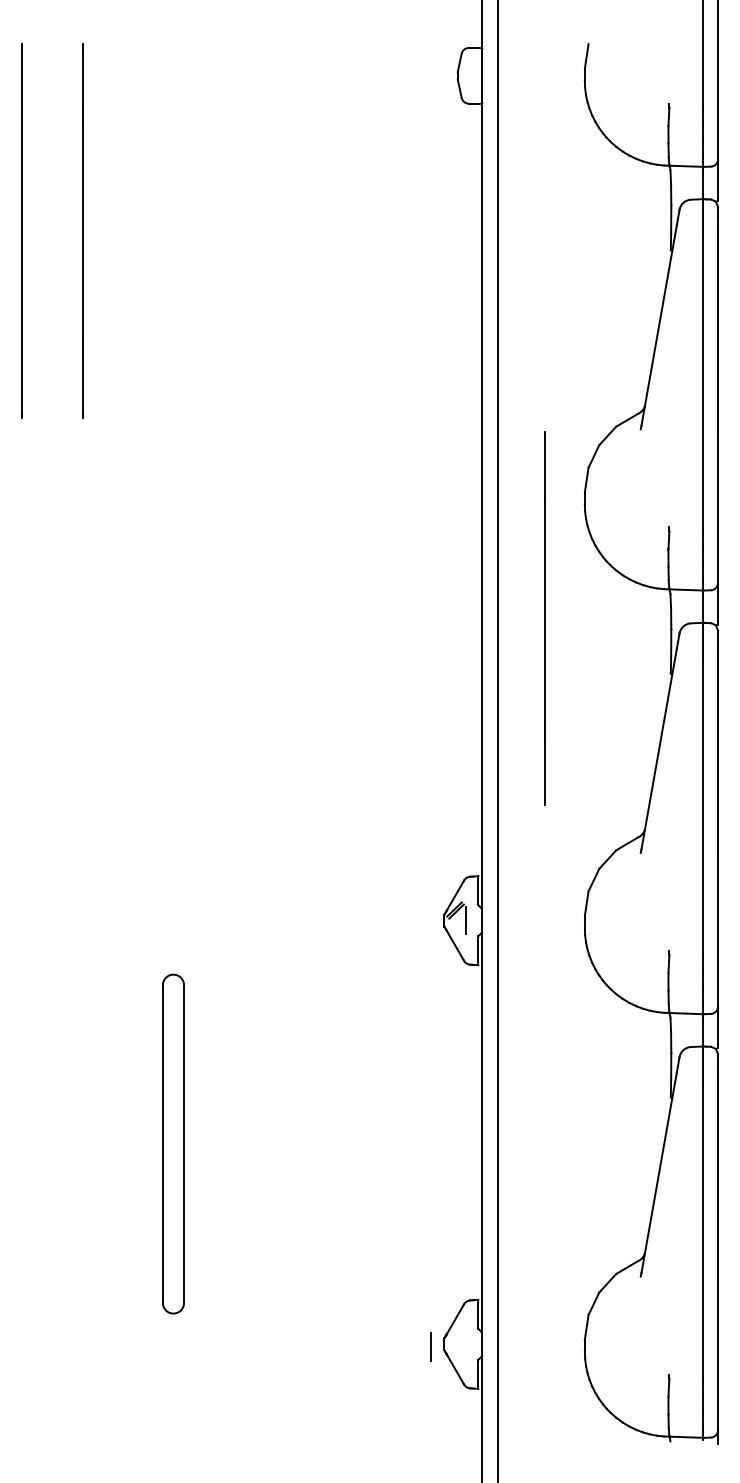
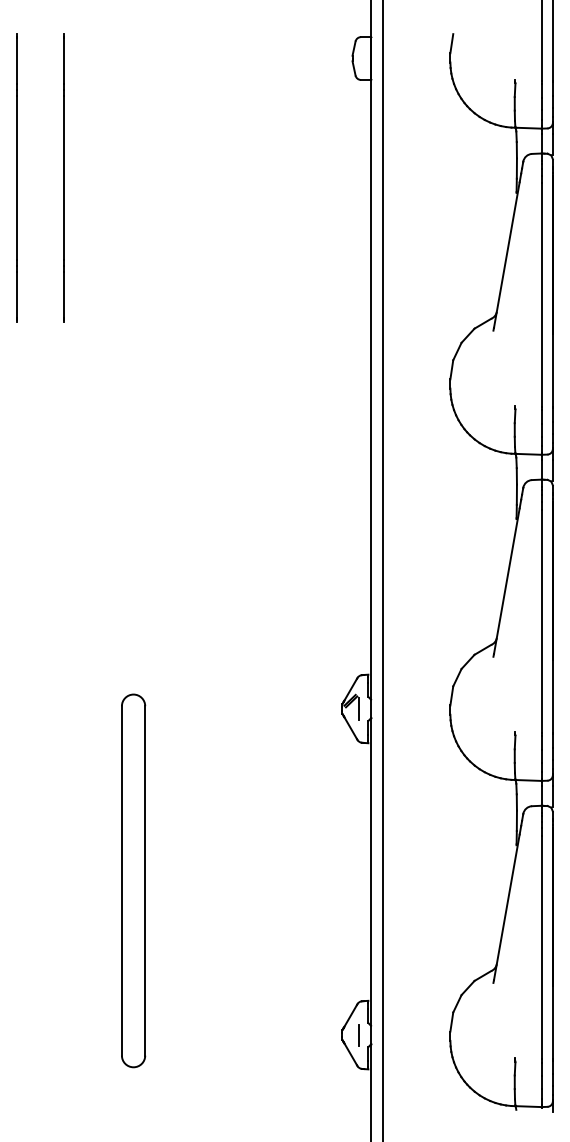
line: (544, 617) -> (419, 475), removed
part: (173, 1143) -> (133, 880), size x1.43
line: (430, 1347) -> (358, 1035), moved

